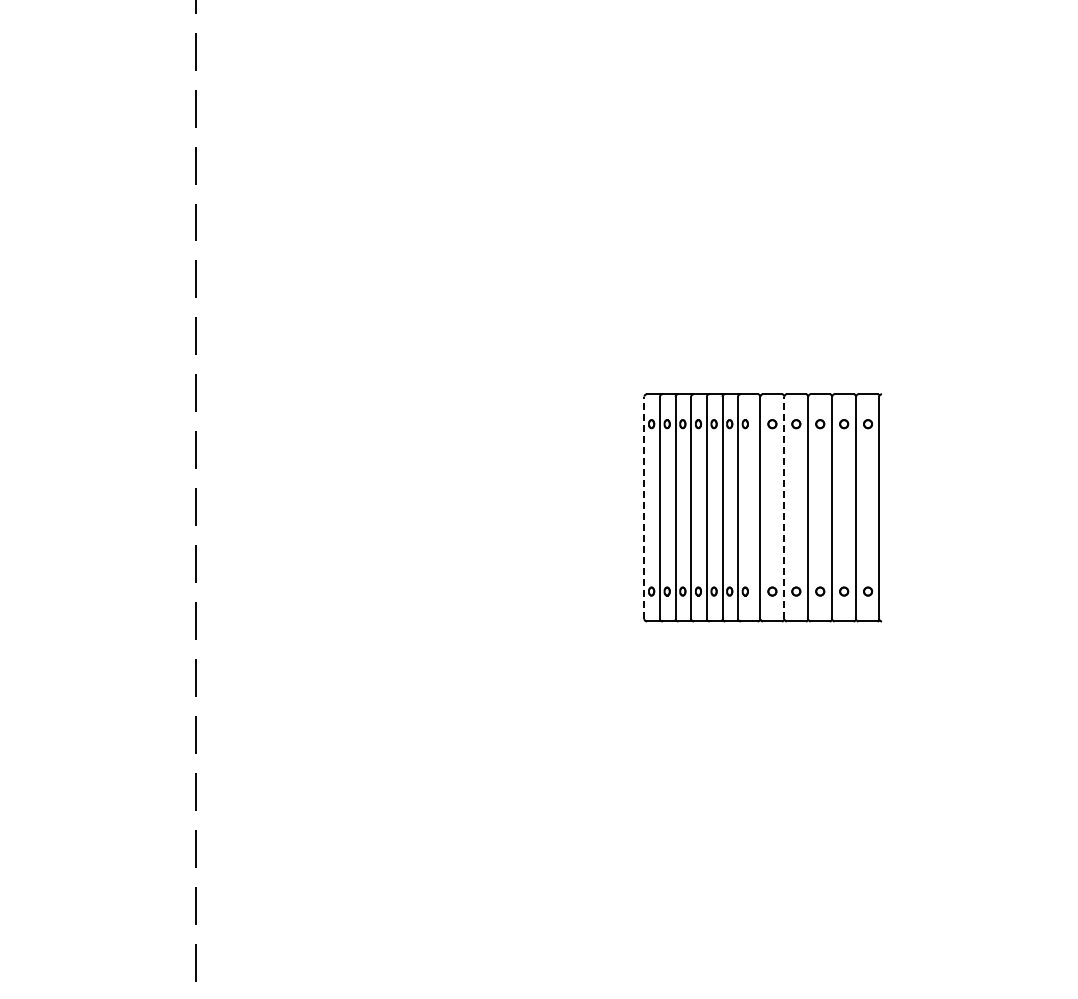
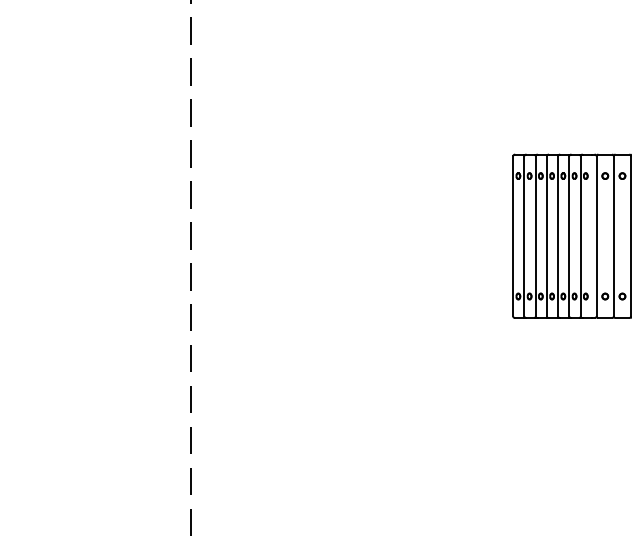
line: (644, 507) -> (513, 236), dashed -> solid
line: (784, 507) -> (613, 236), dashed -> solid

